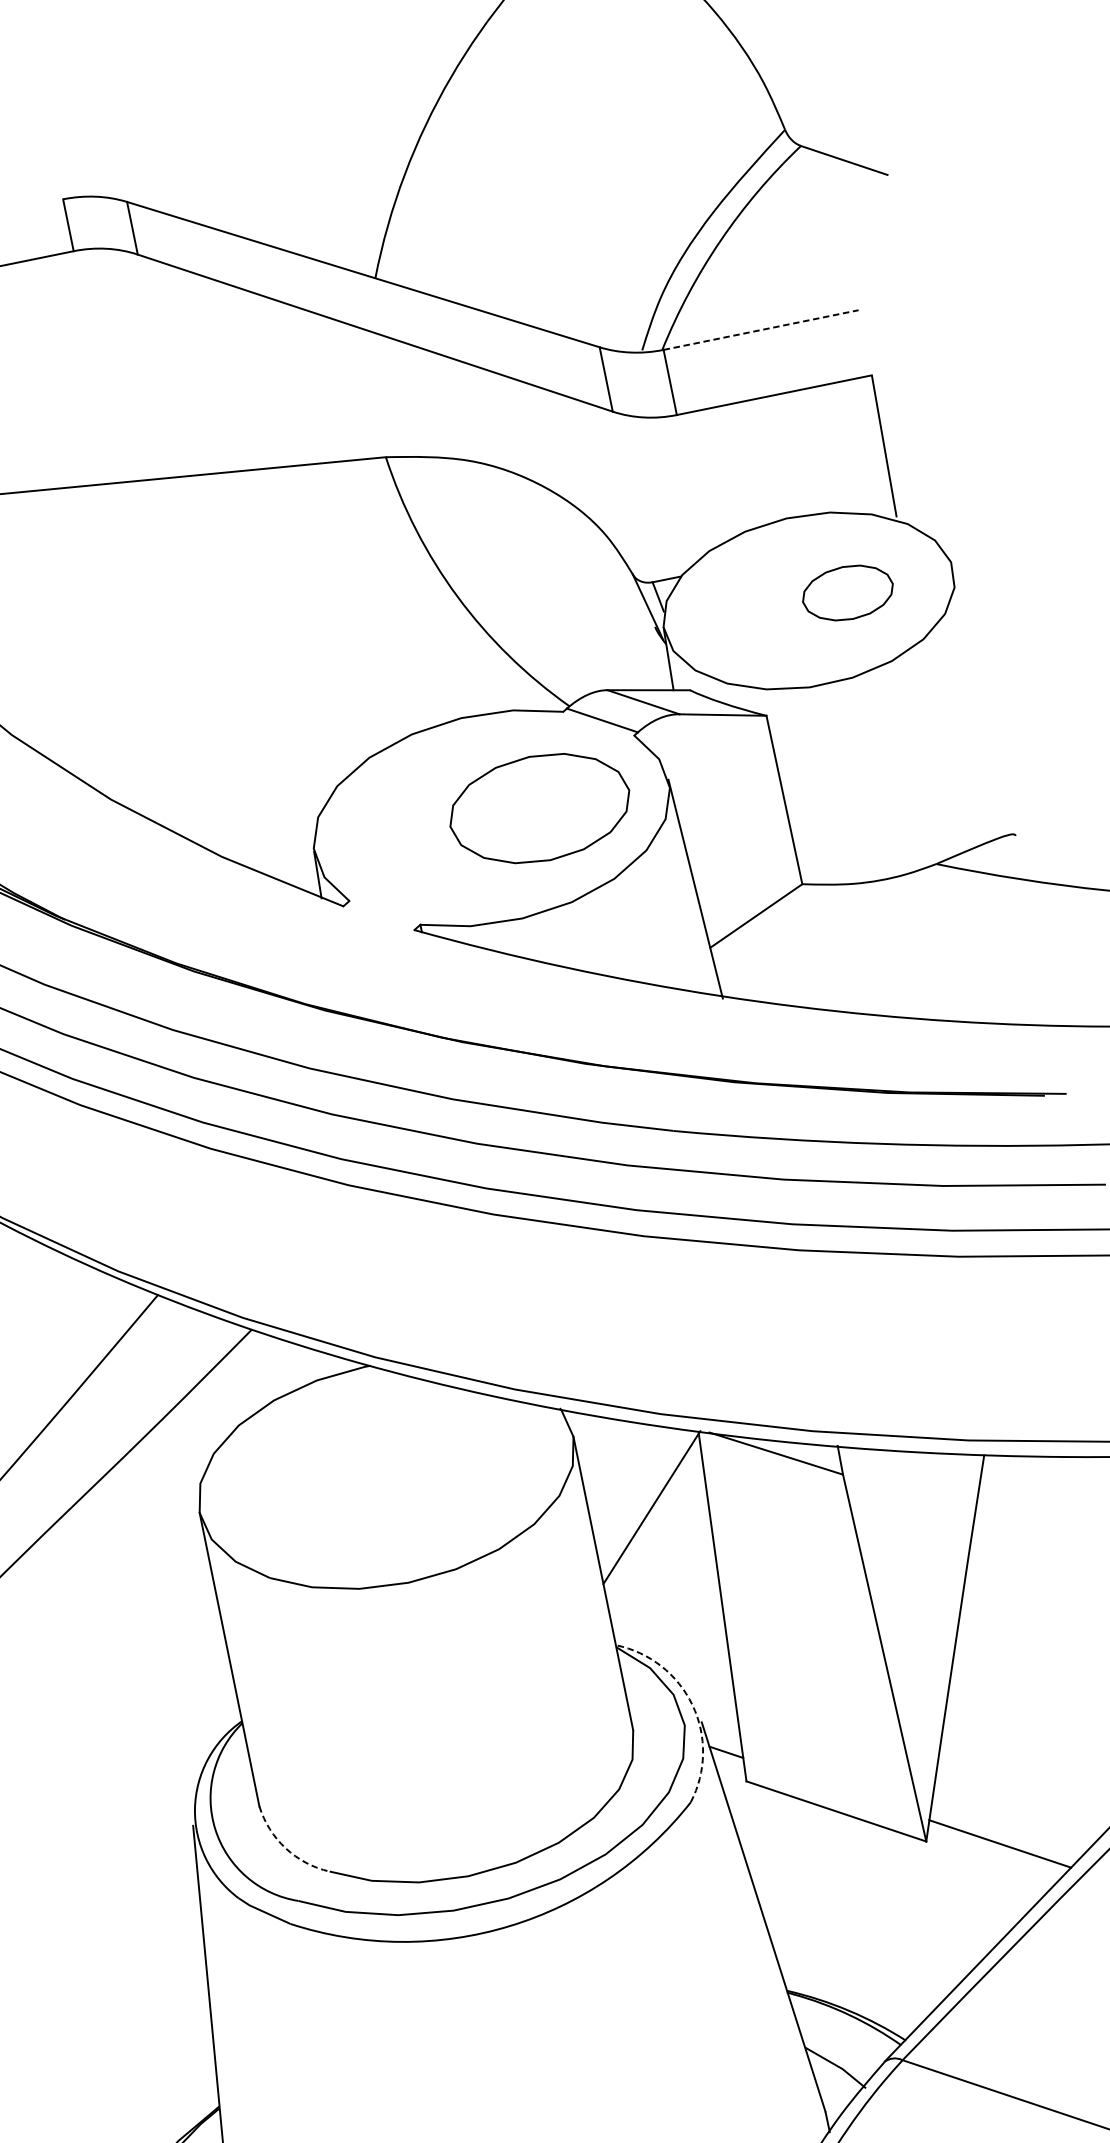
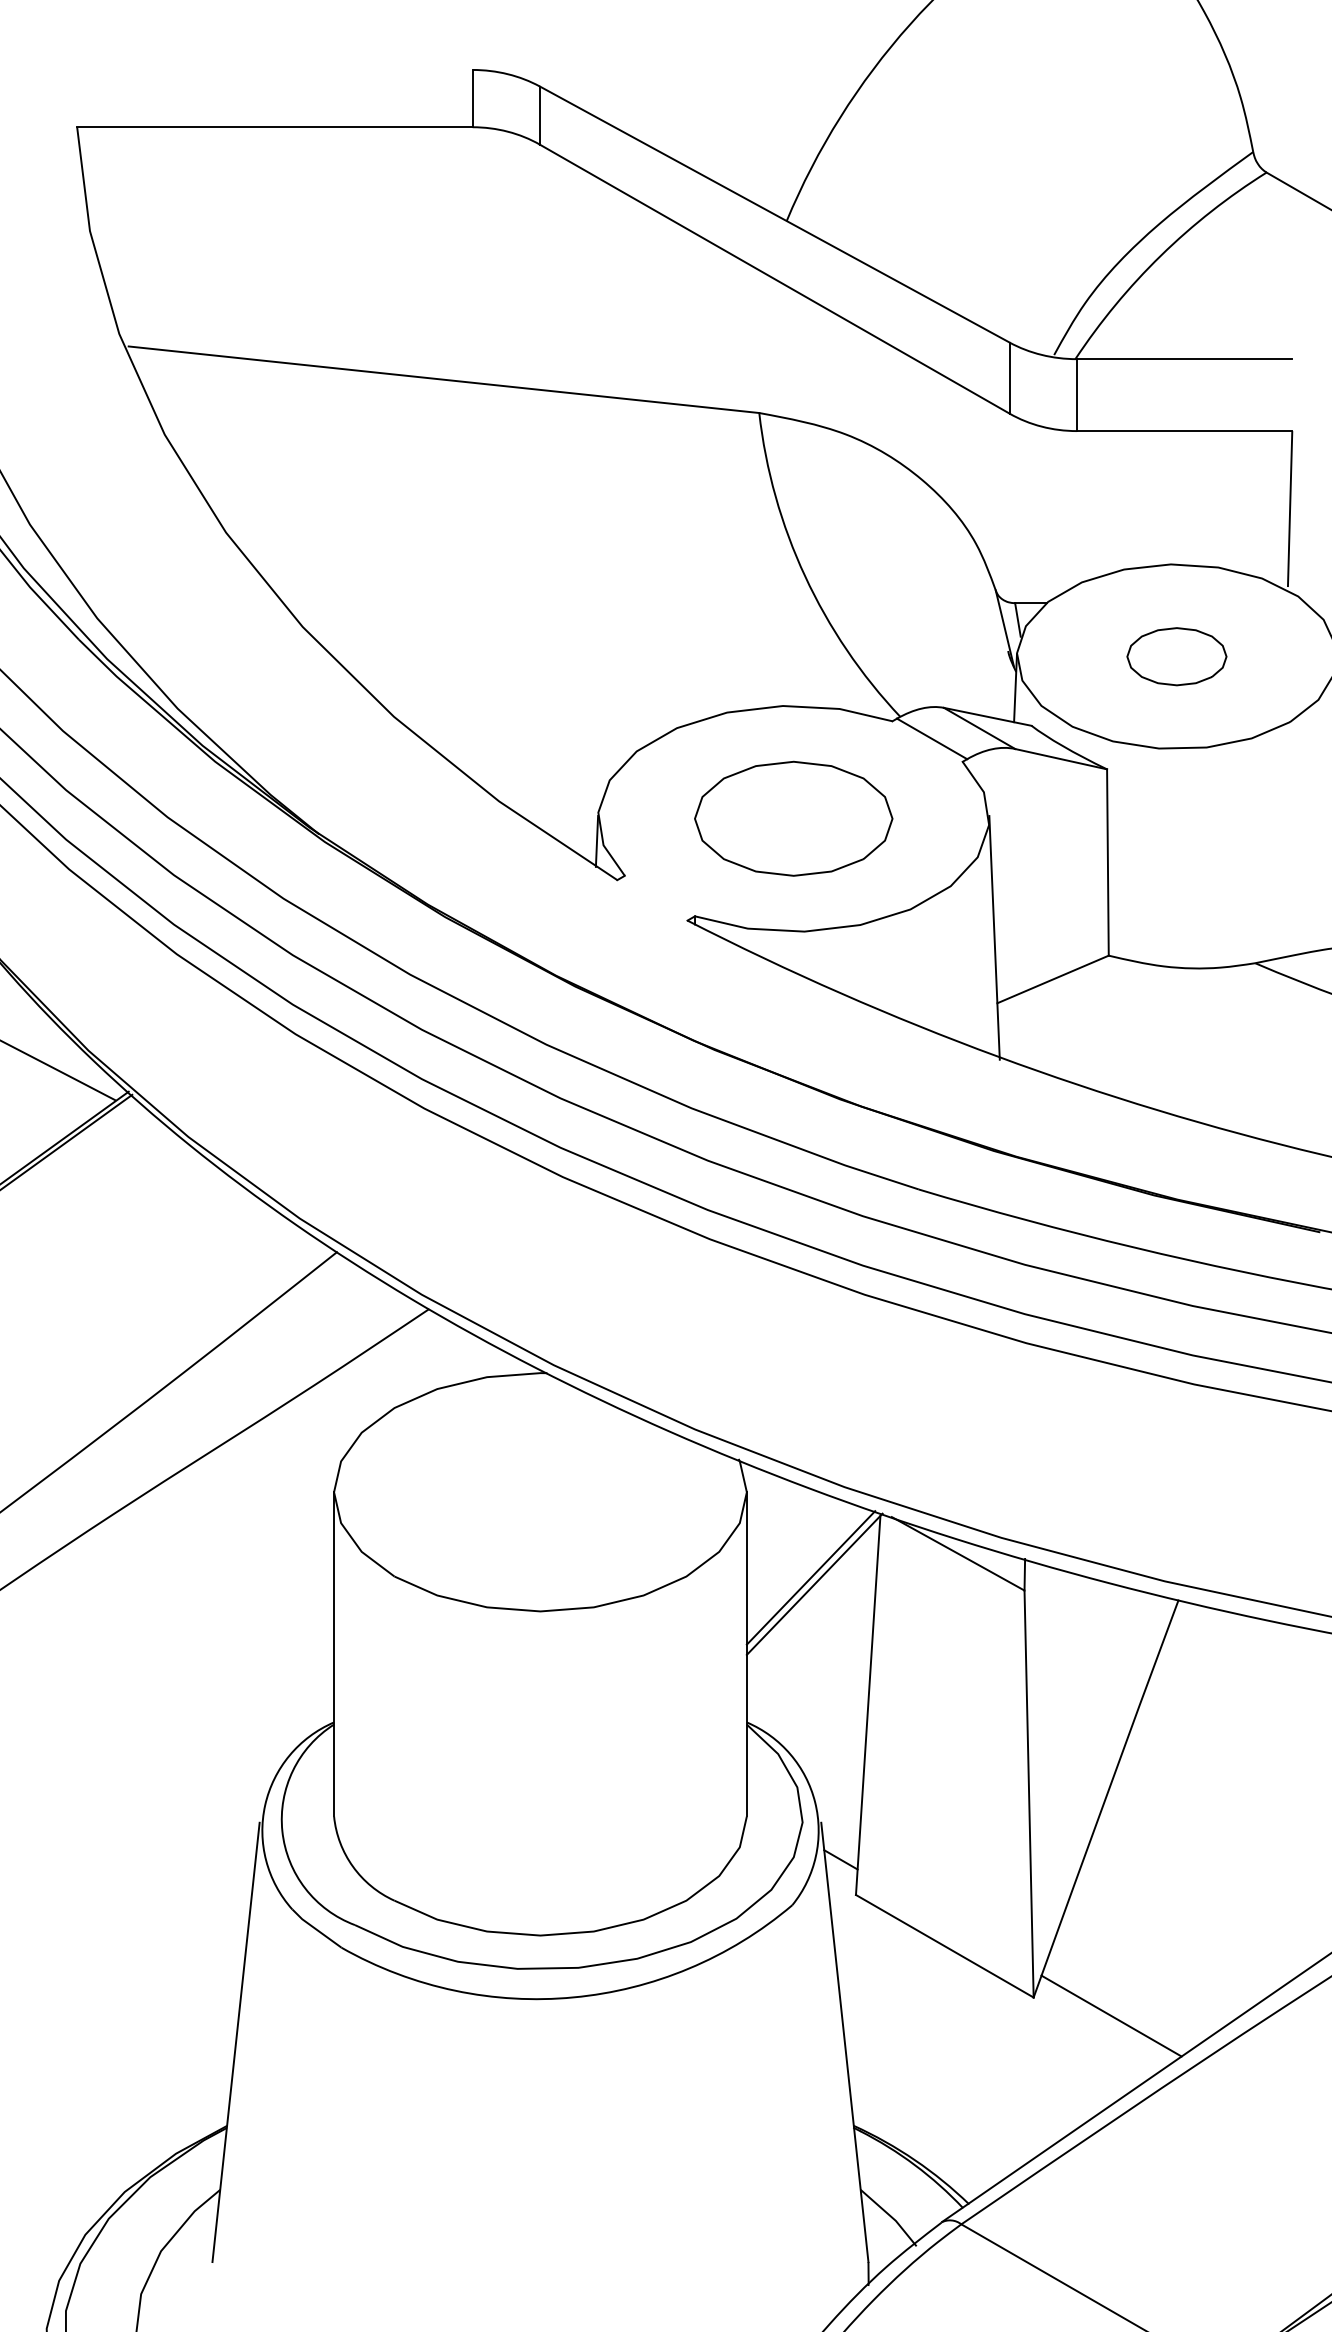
line: (761, 330) -> (1184, 359), dashed -> solid
part: (847, 592) -> (1176, 656), moved
part: (539, 808) -> (793, 818), moved
line: (646, 1502) -> (810, 1577), added
arc: (692, 1705) -> (815, 1802), dashed -> solid
arc: (286, 1848) -> (353, 1866), dashed -> solid

